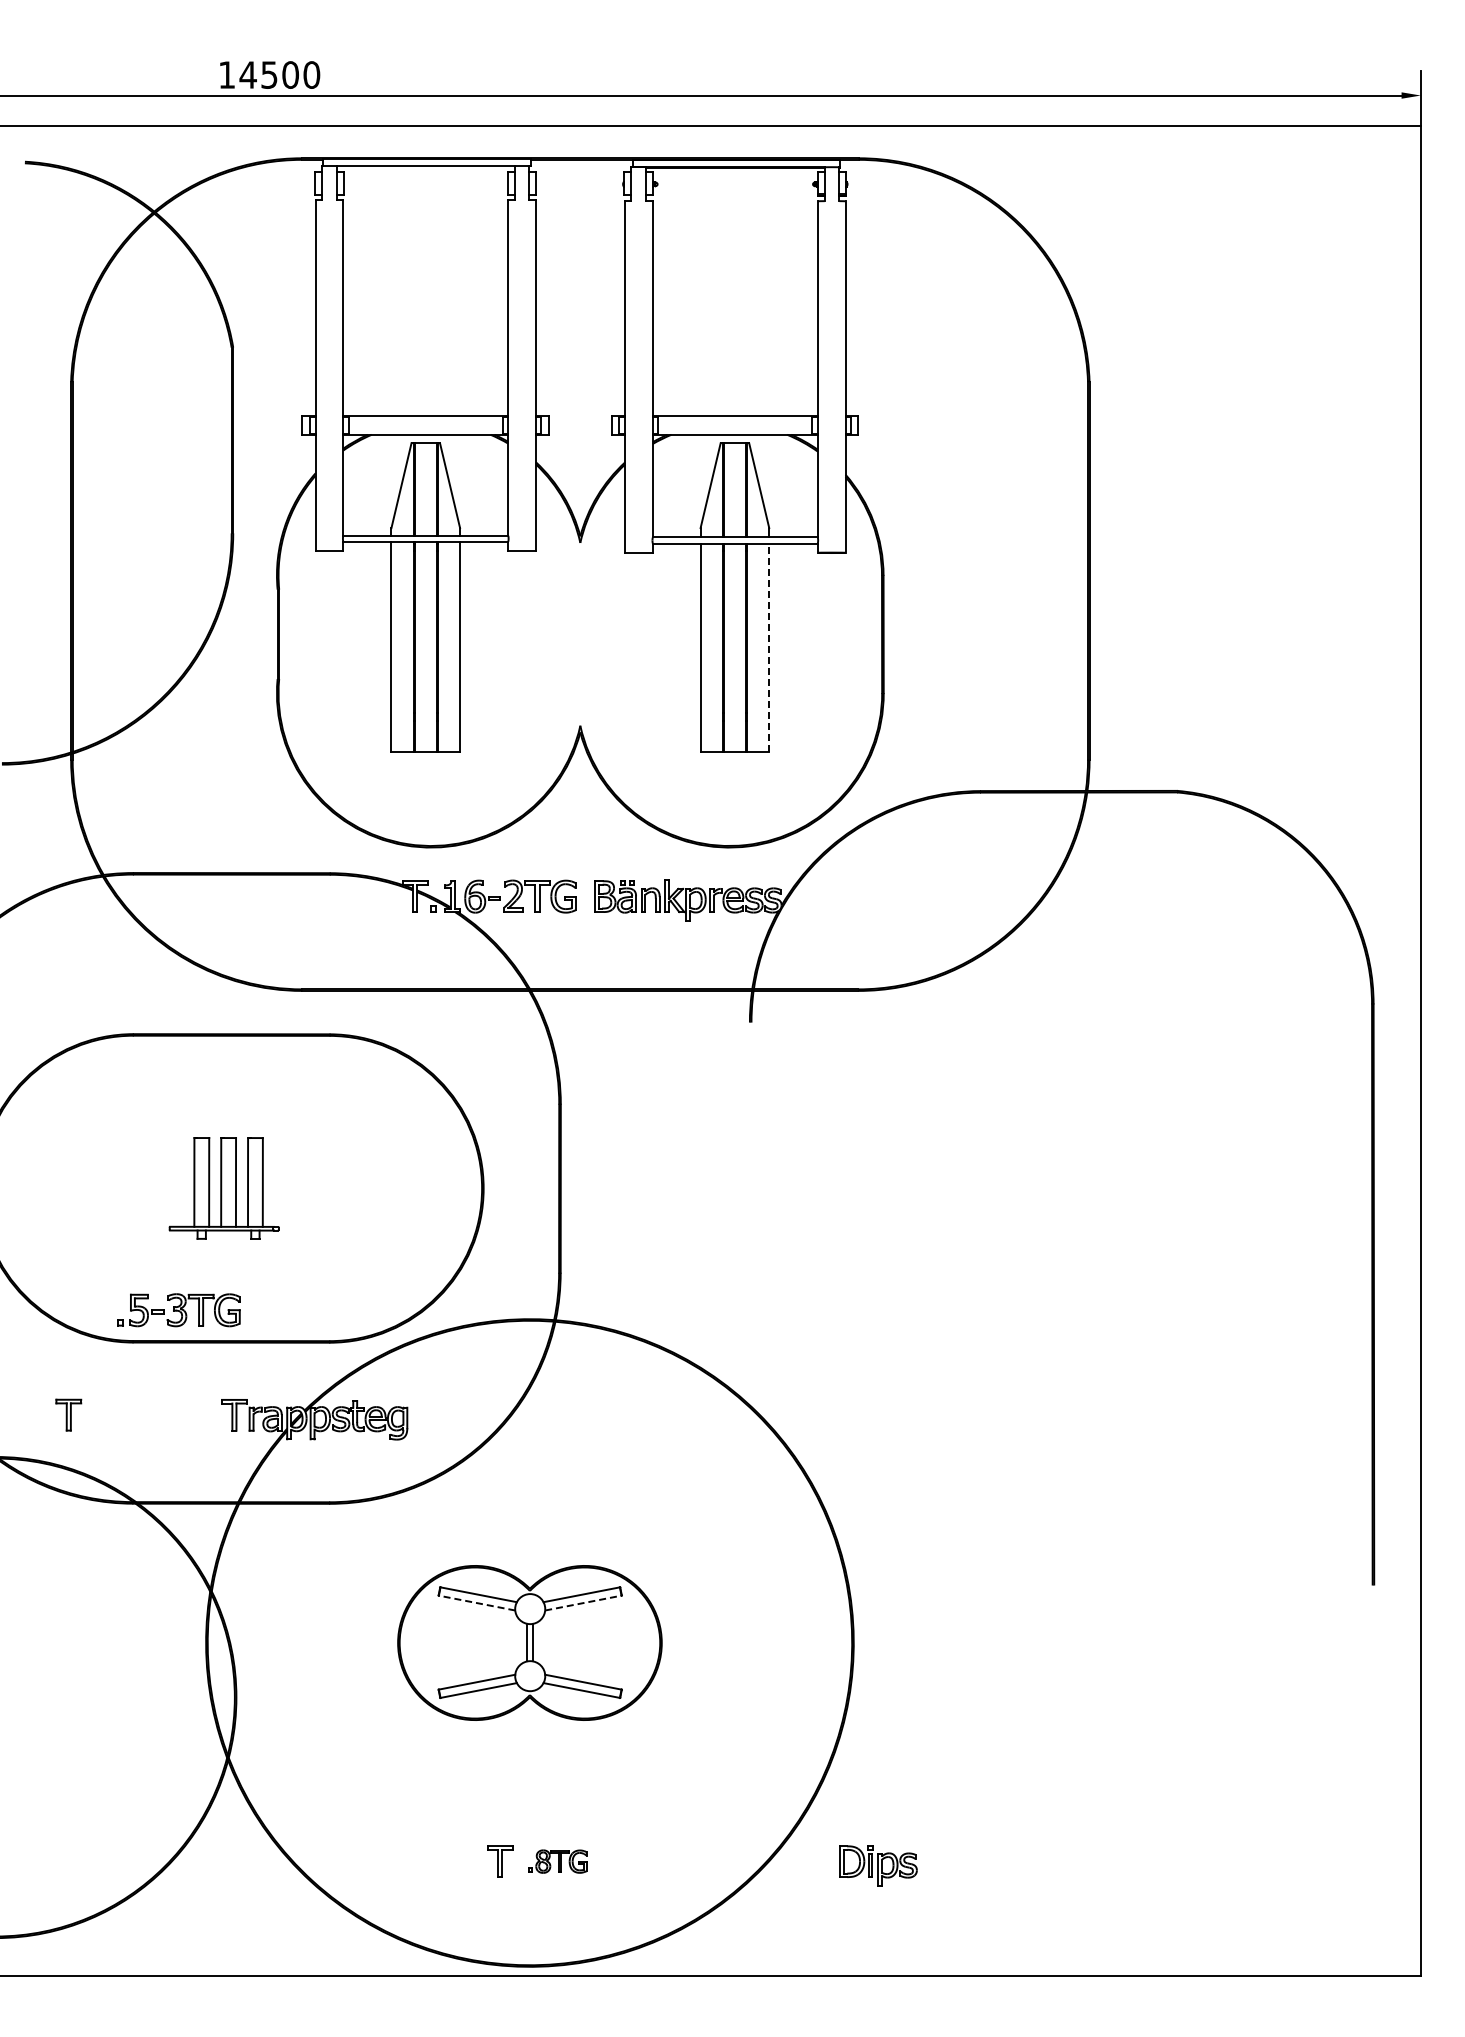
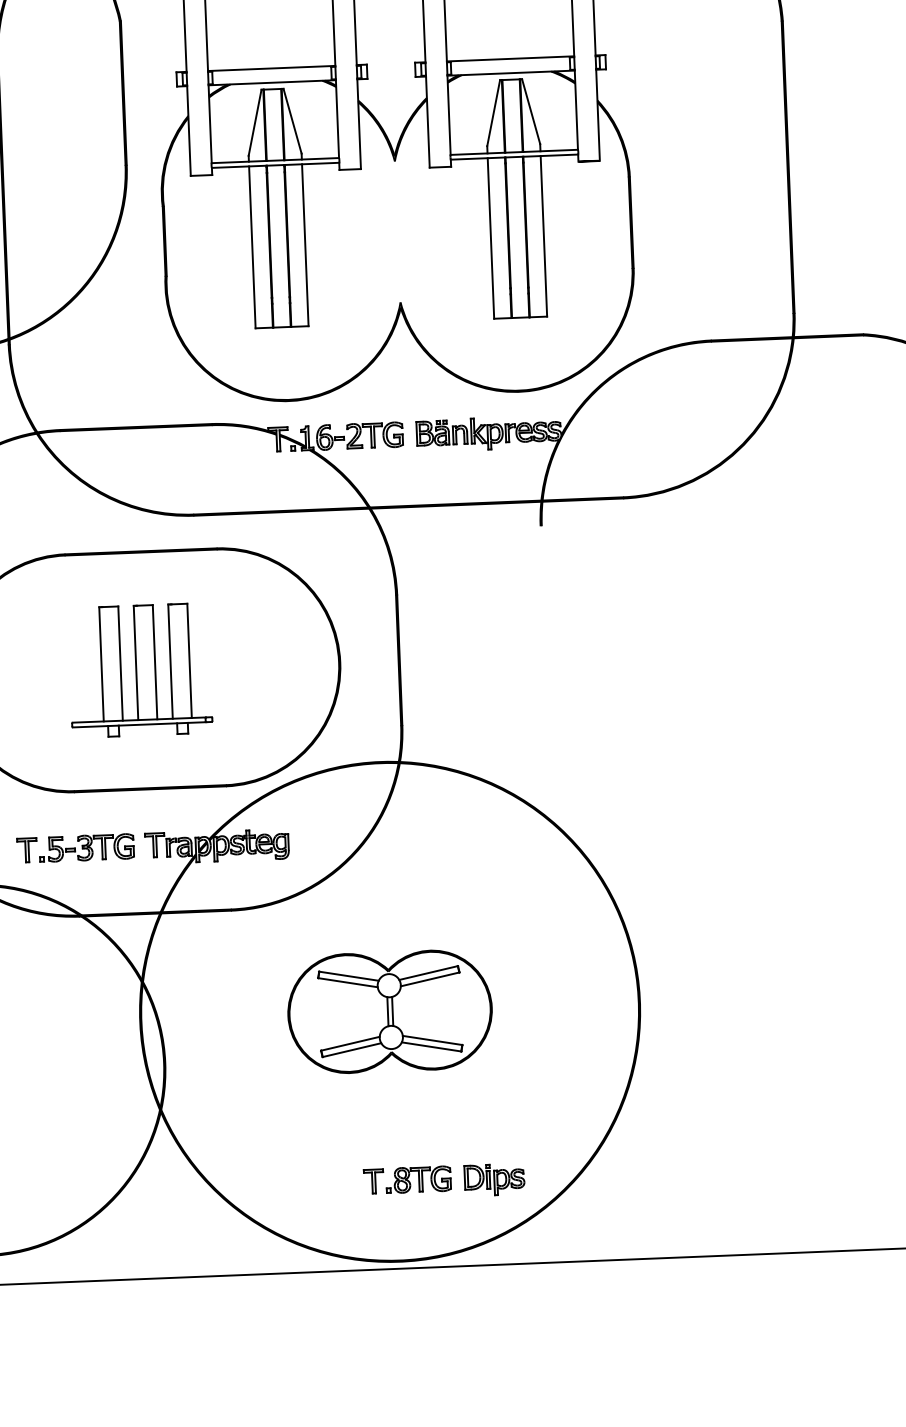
line: (769, 647) -> (544, 236), dashed -> solid
part: (223, 1188) -> (139, 670), size x1.67
part: (178, 1310) -> (86, 848), moved
line: (477, 1603) -> (348, 983), dashed -> solid
line: (583, 1603) -> (430, 979), dashed -> solid
part: (557, 1861) -> (418, 1179), size x1.43
part: (878, 1865) -> (494, 1179), moved

